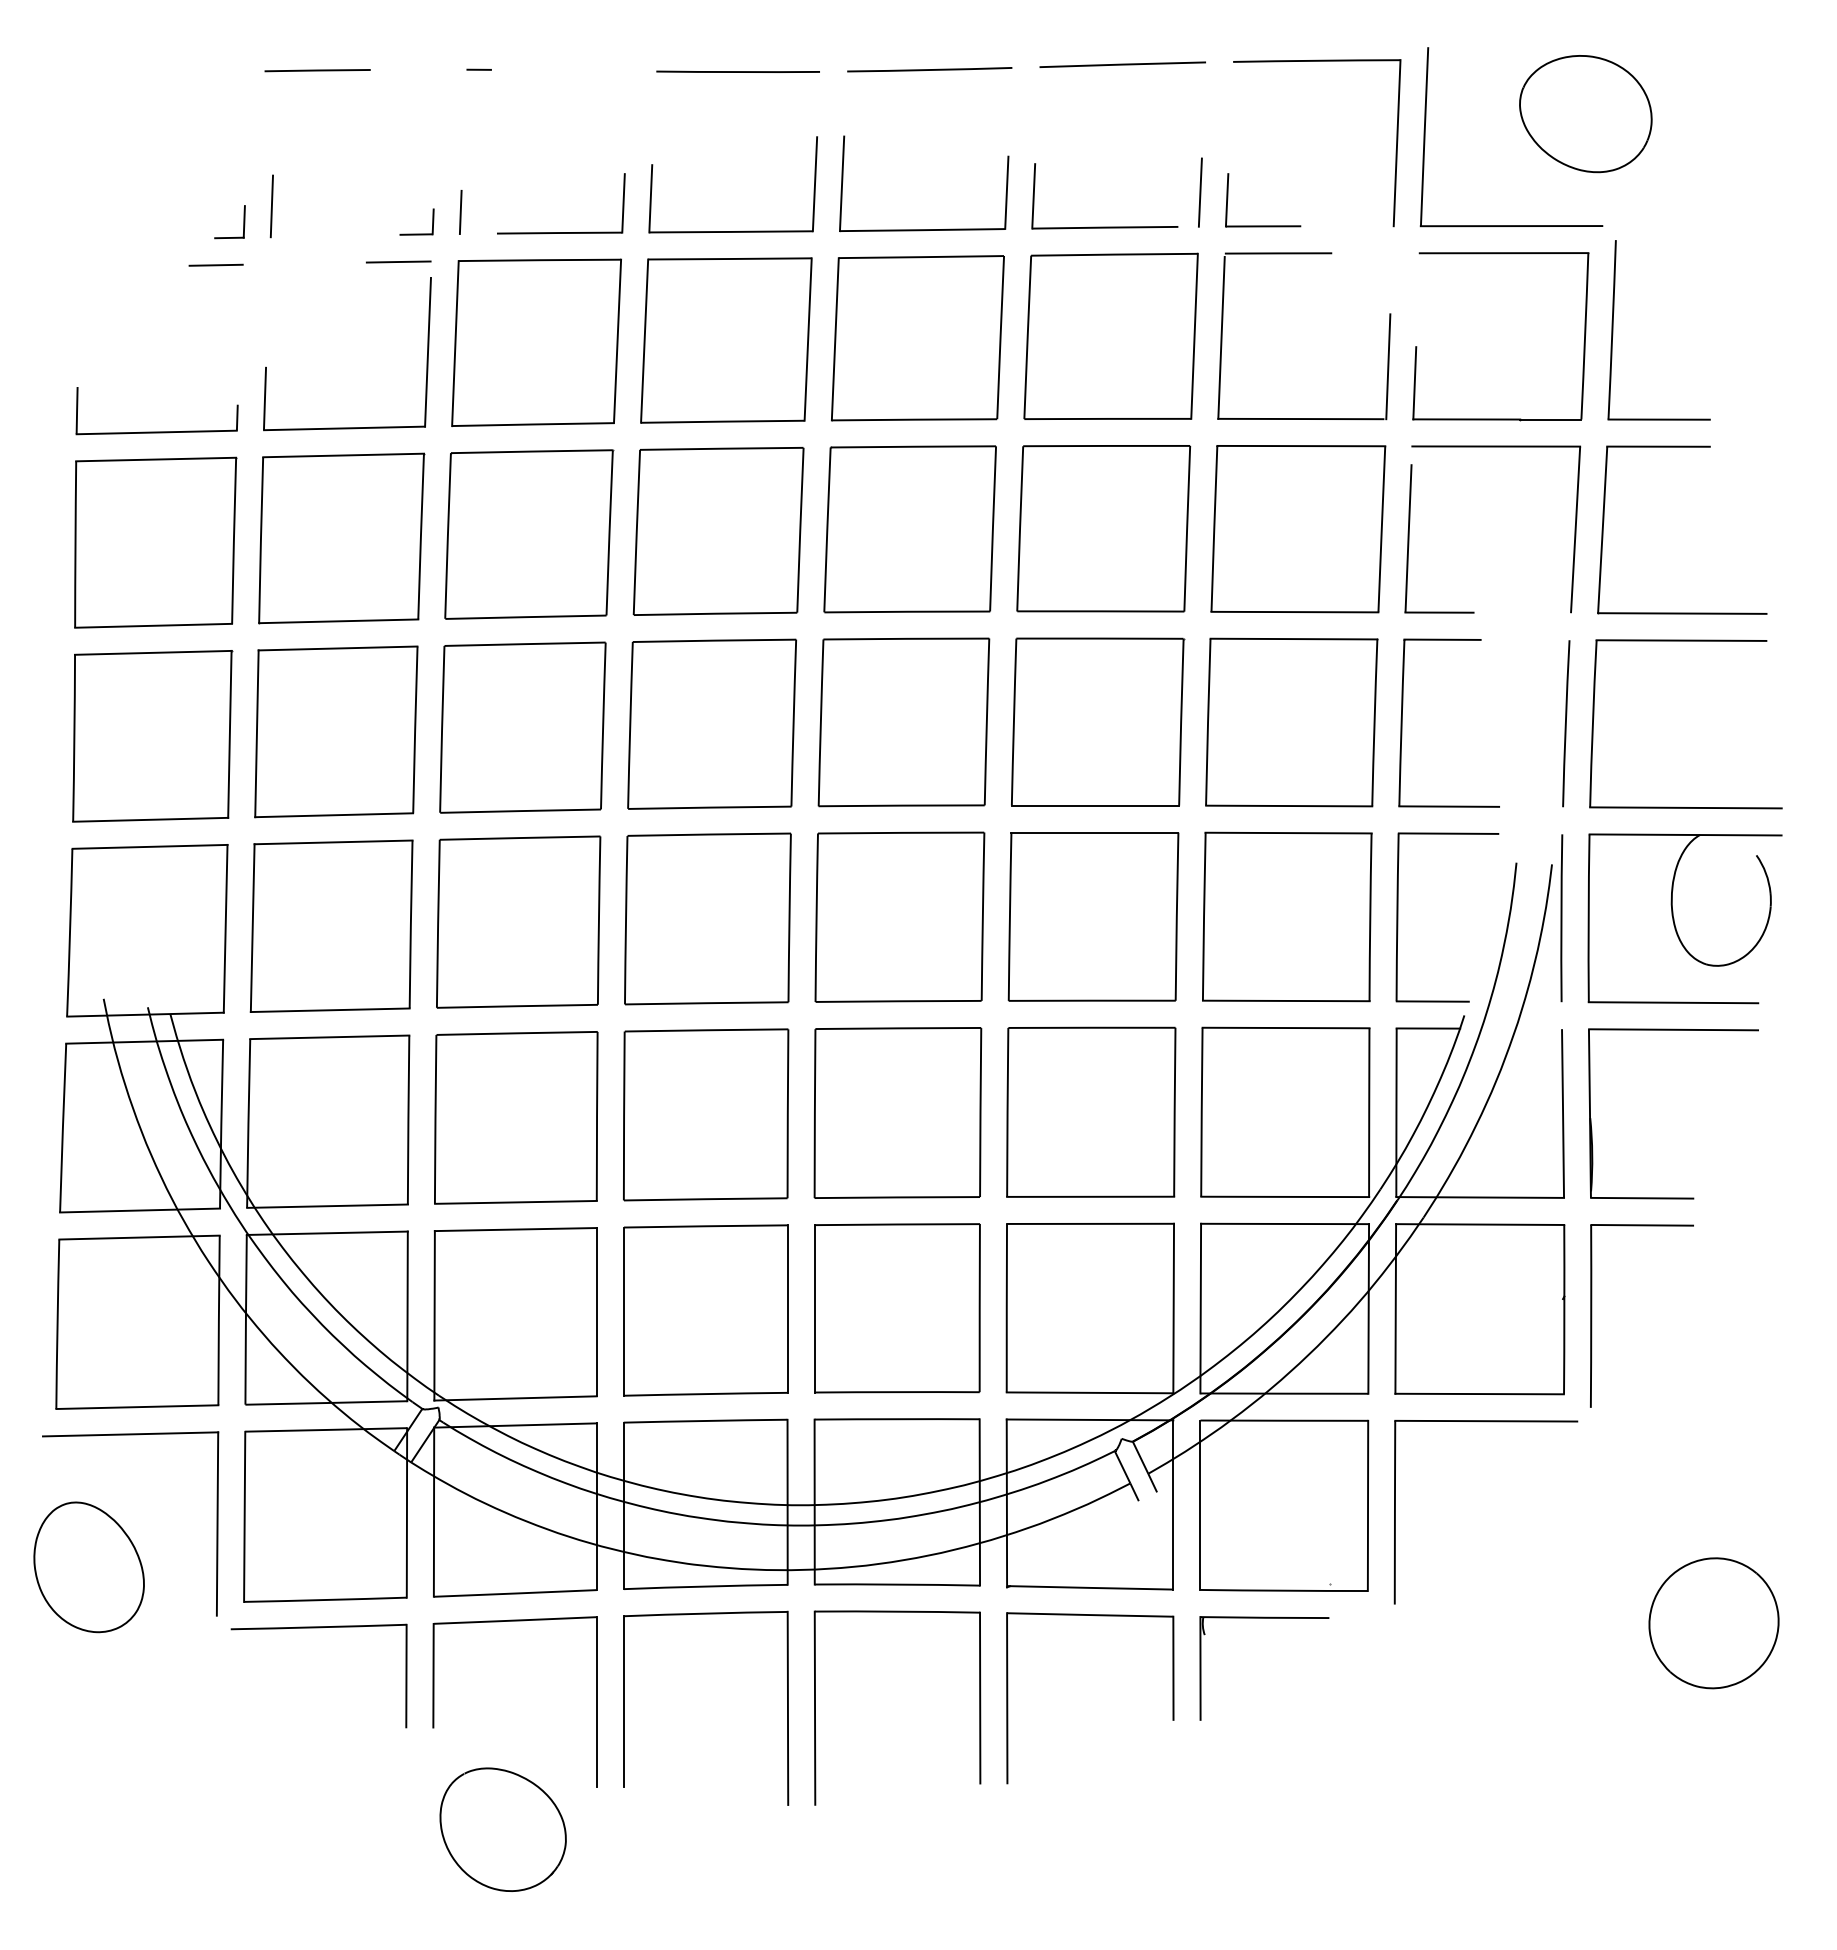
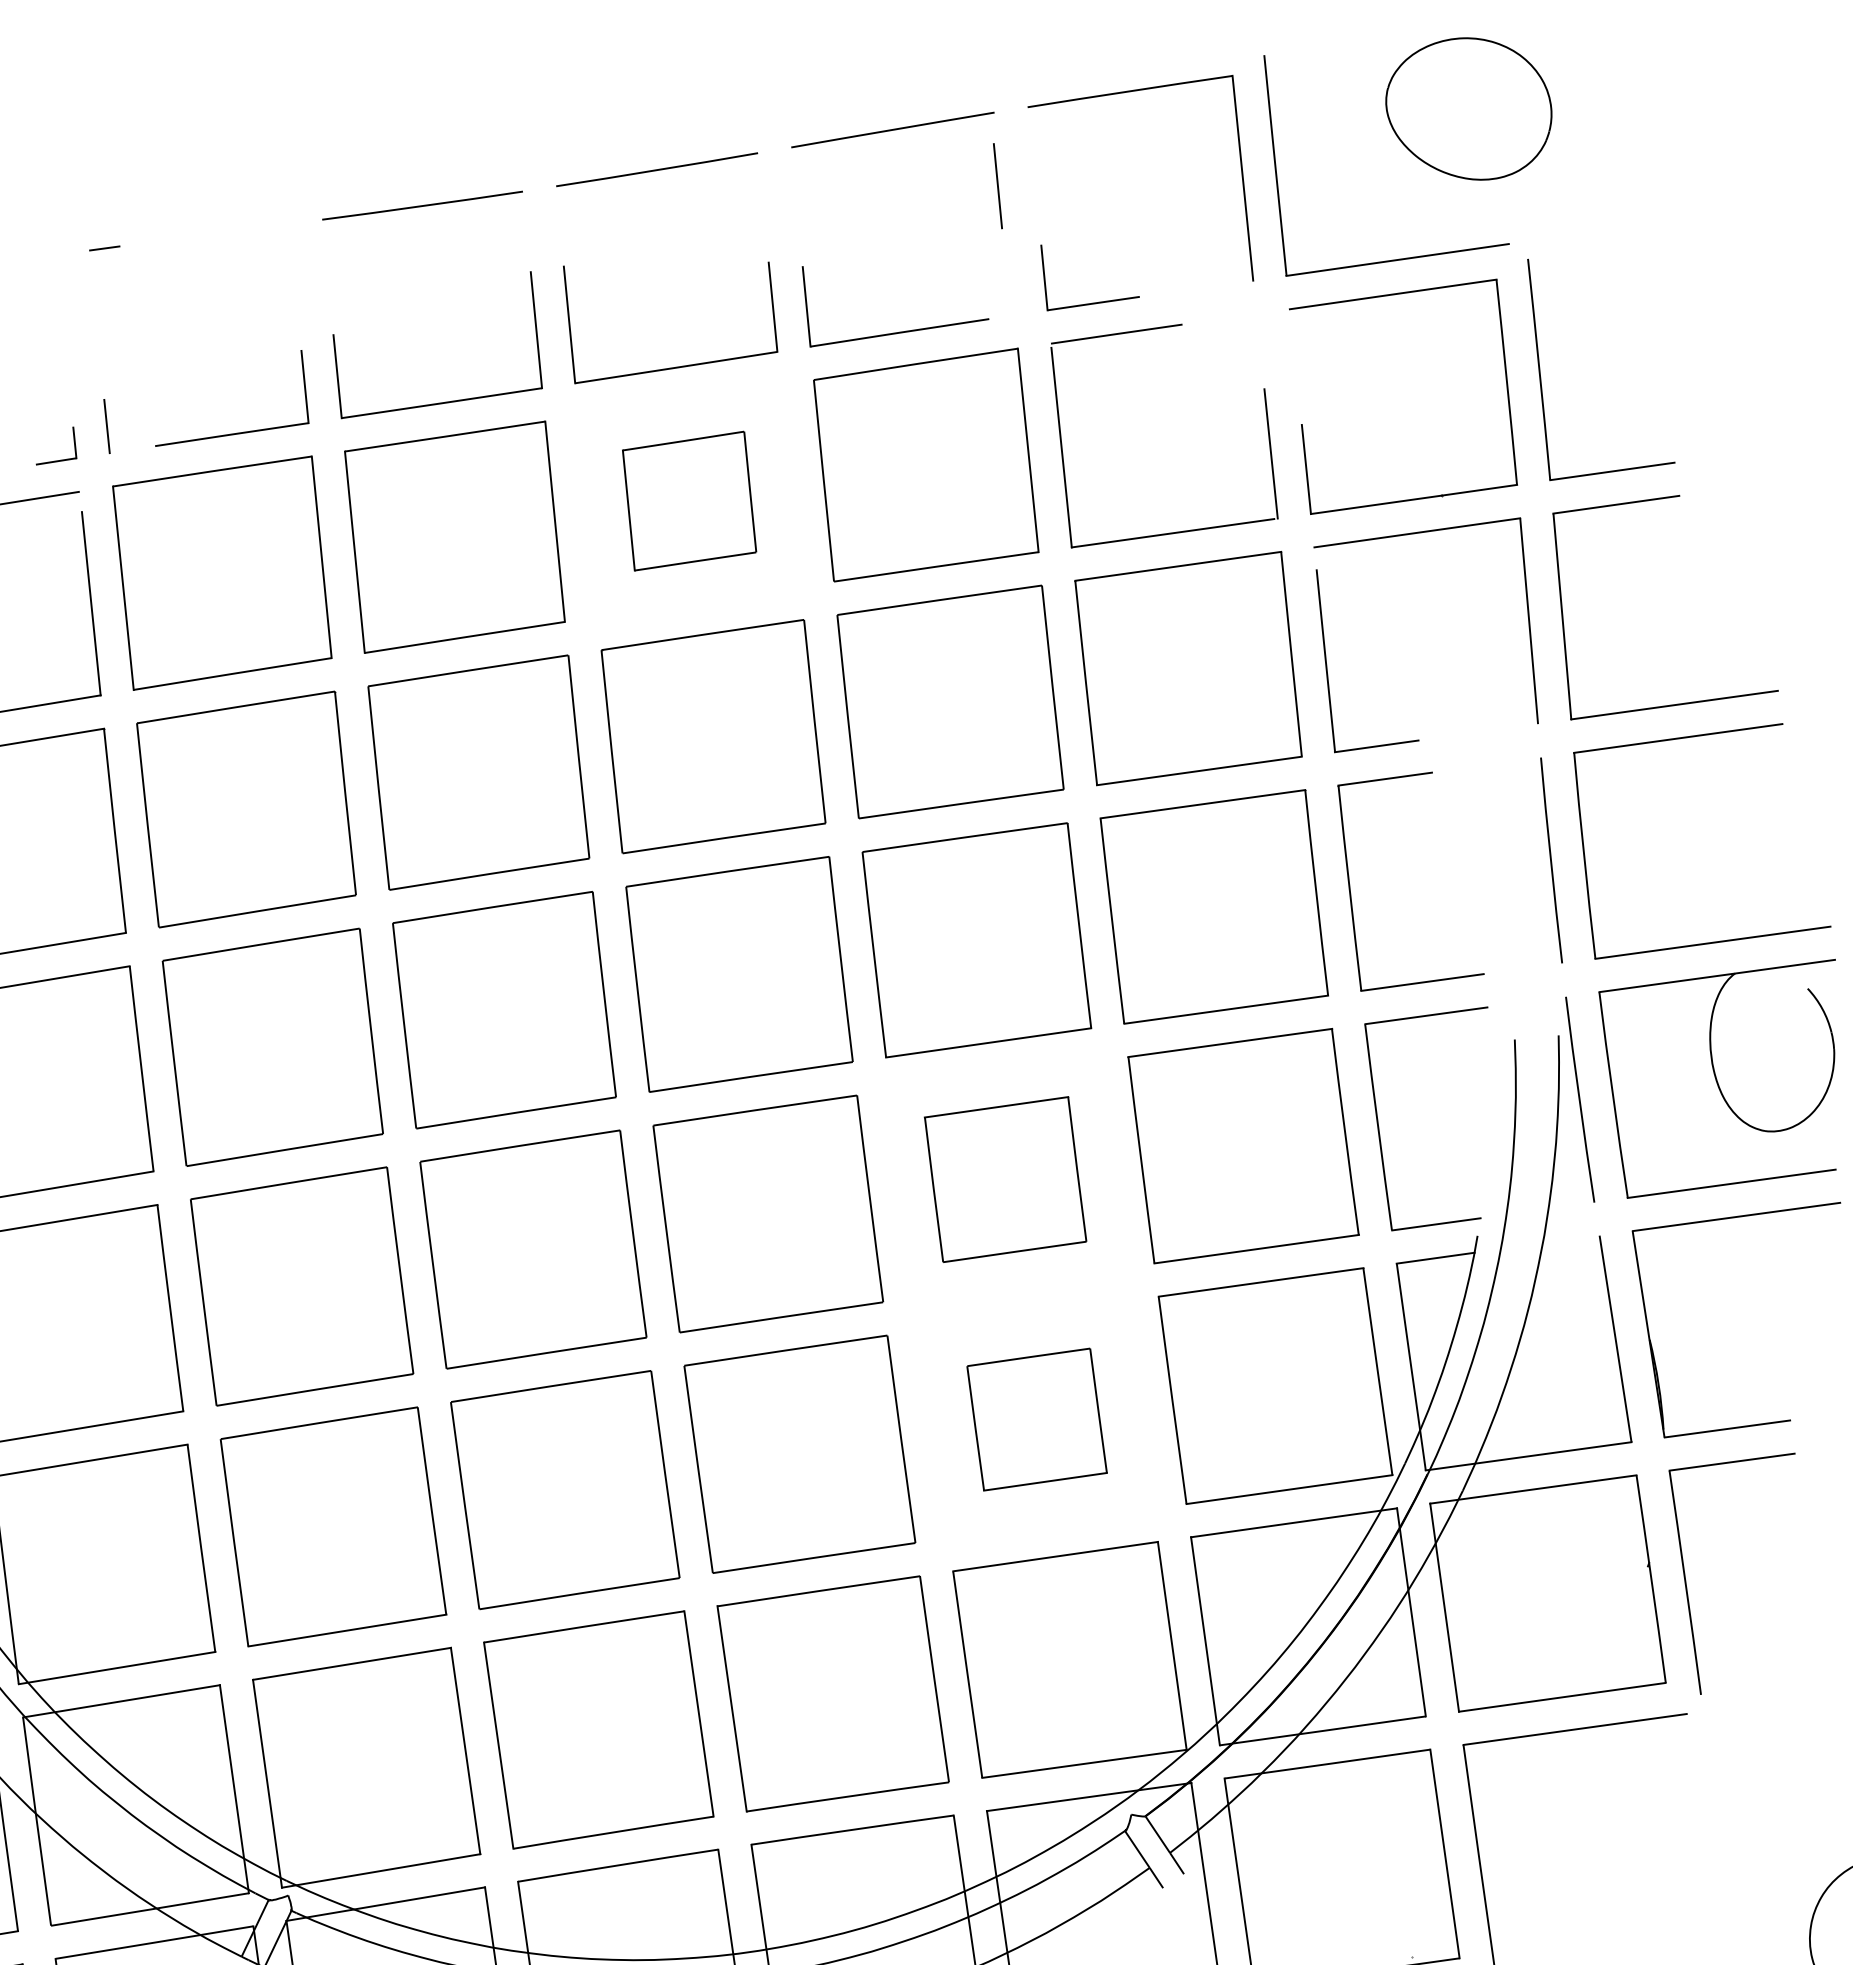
line: (1200, 192) -> (998, 185), moved
part: (917, 338) -> (688, 501), size x0.6
part: (1093, 916) -> (1005, 1179), size x0.7
part: (1091, 1111) -> (1037, 1418), size x0.6

